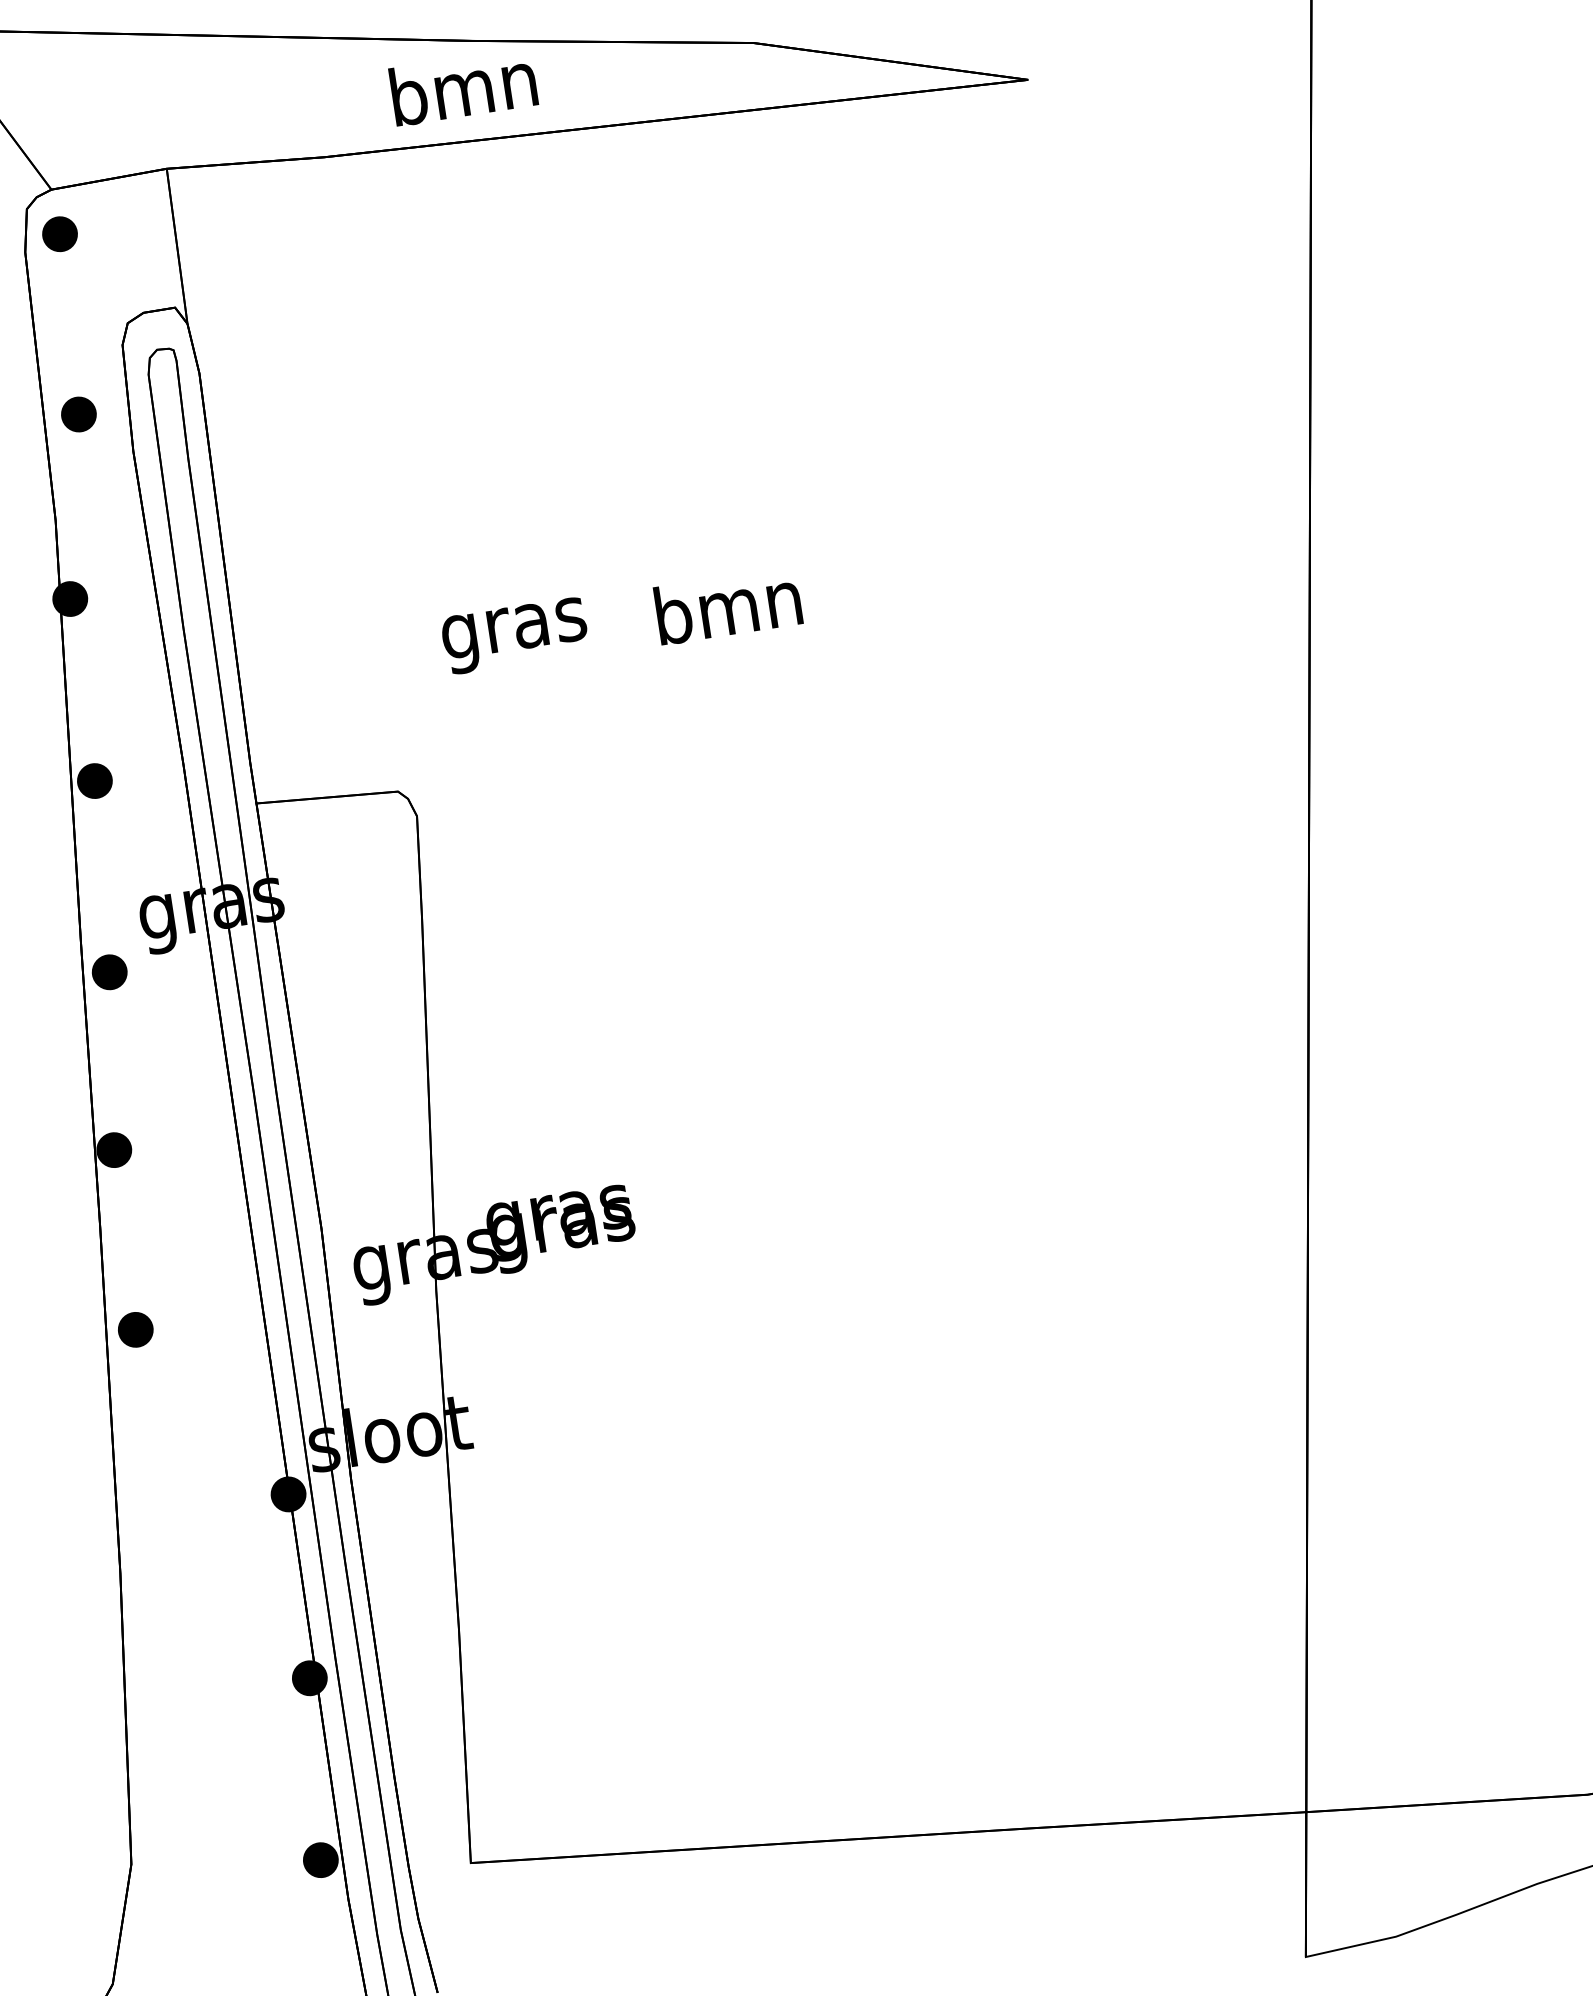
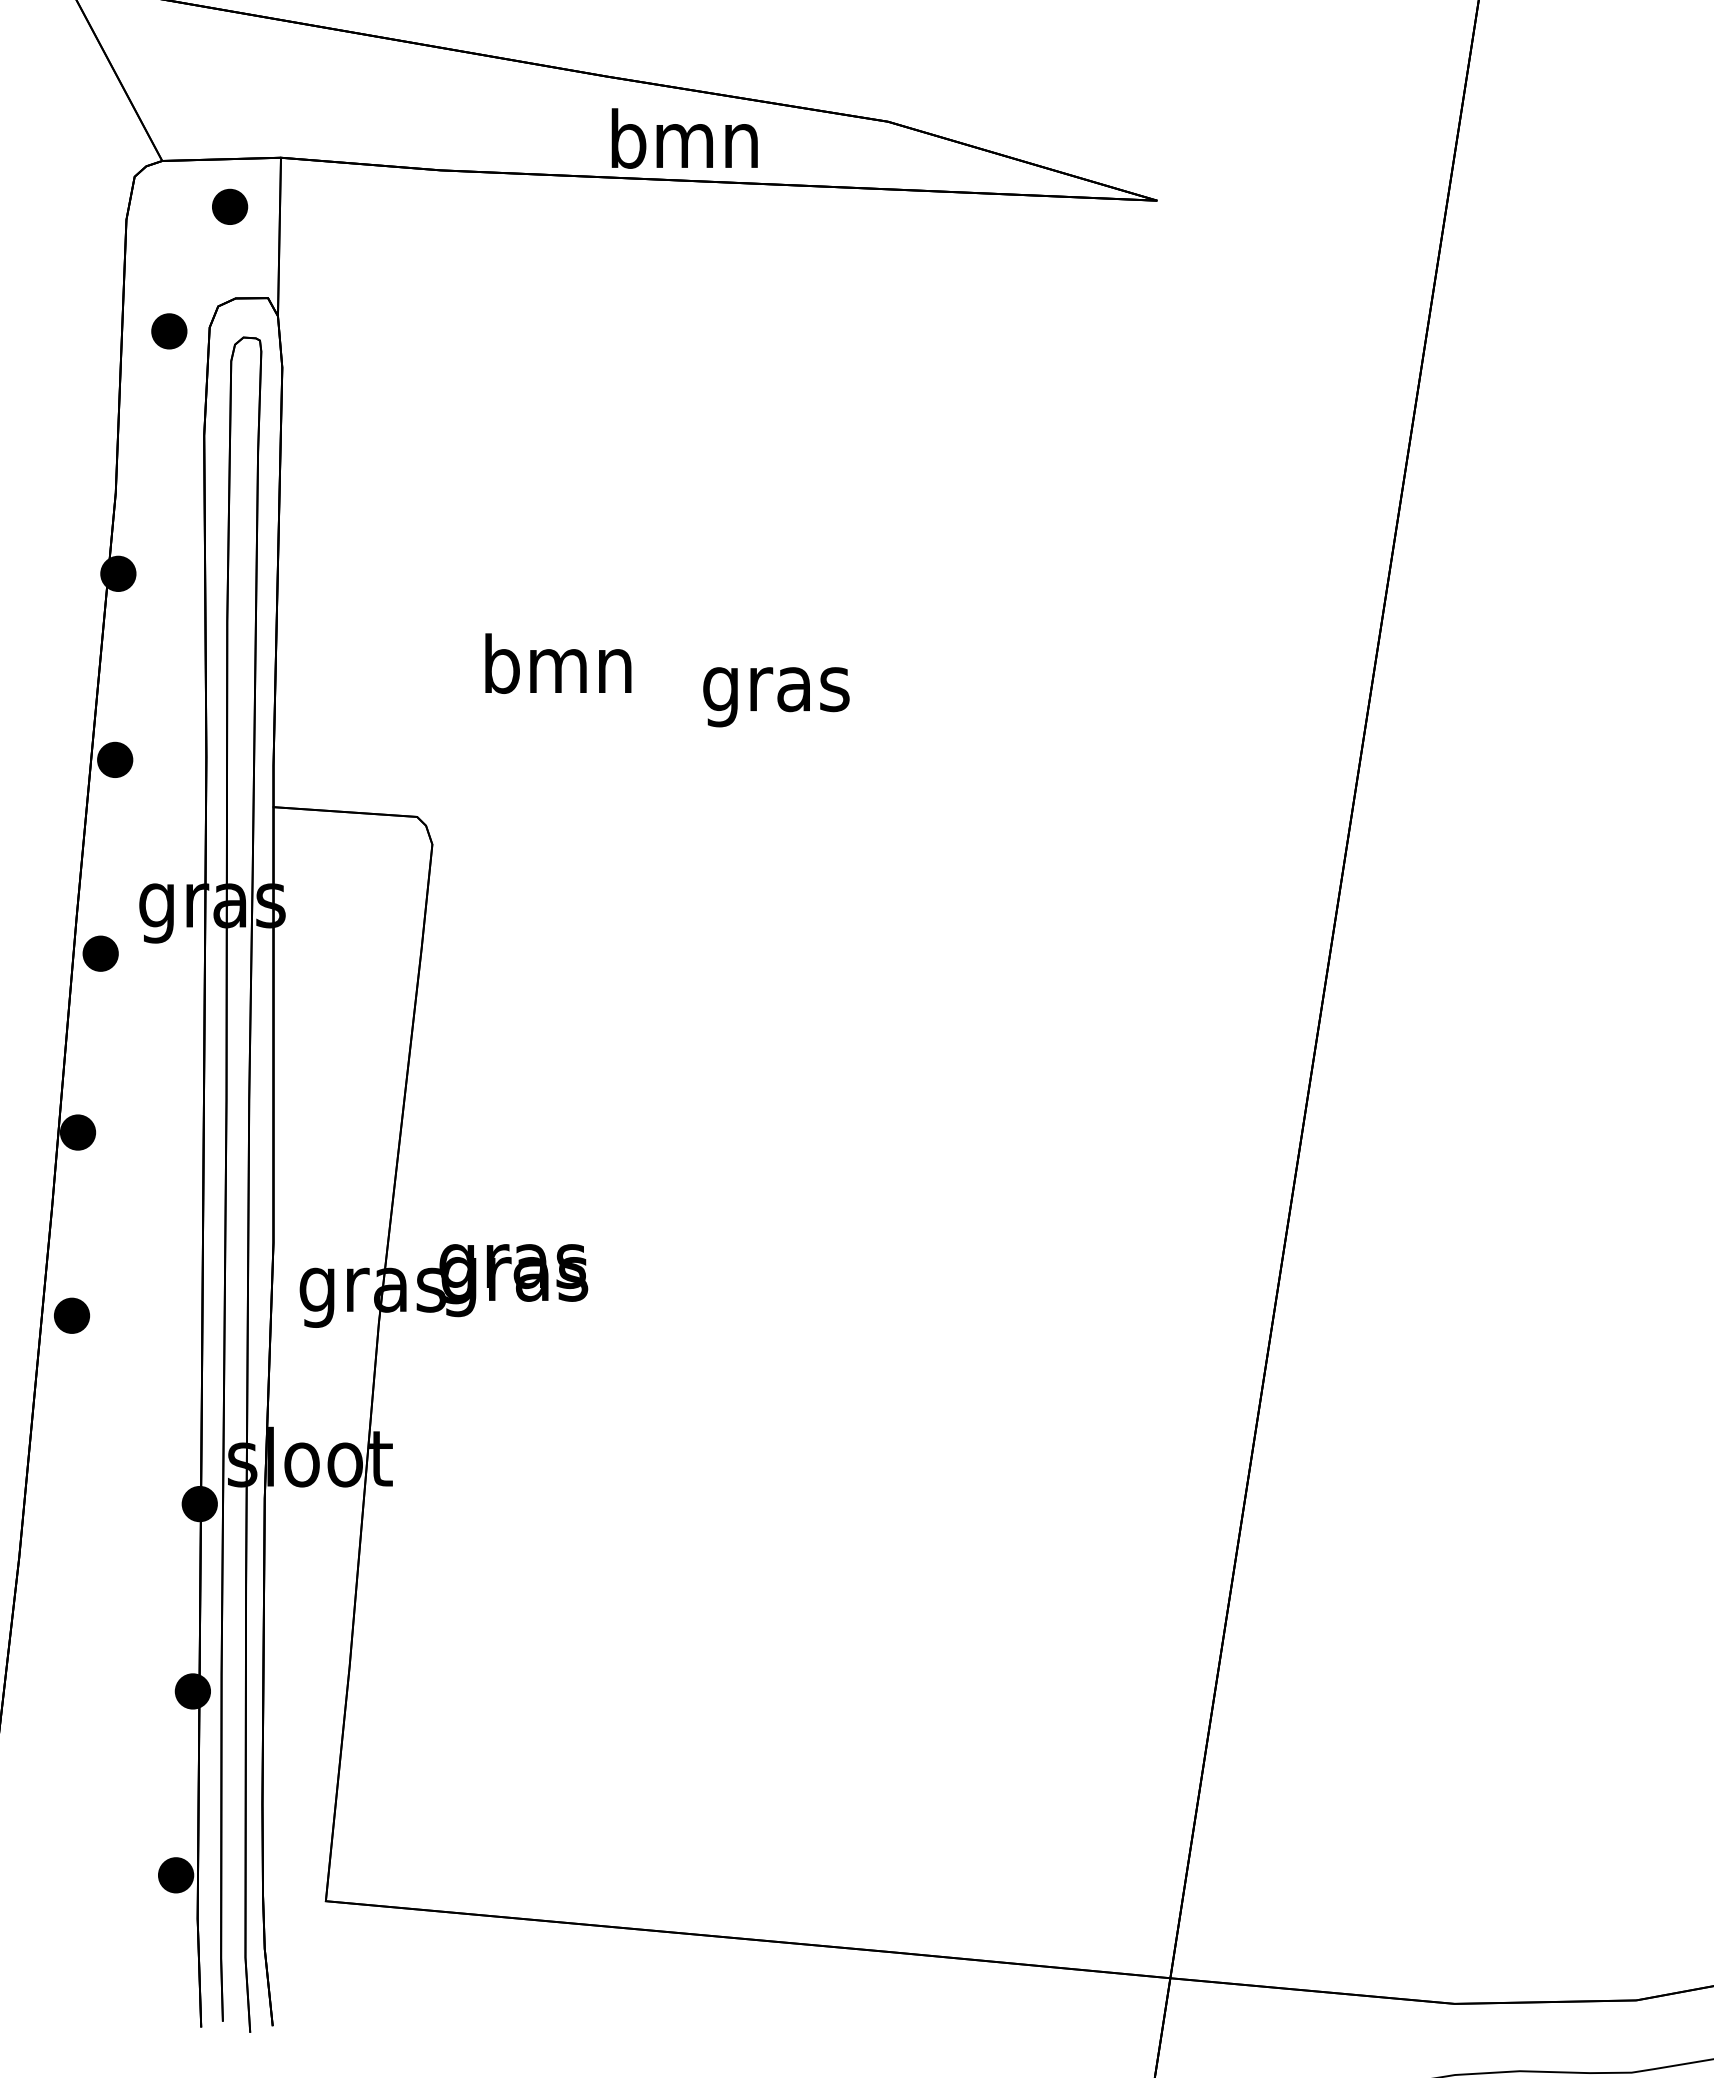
text: (463, 87) -> (684, 138), moved
part: (60, 233) -> (230, 206), moved
part: (79, 414) -> (169, 331), moved
text: (729, 613) -> (776, 689), bmn -> gras
text: (514, 628) -> (558, 671), gras -> bmn

